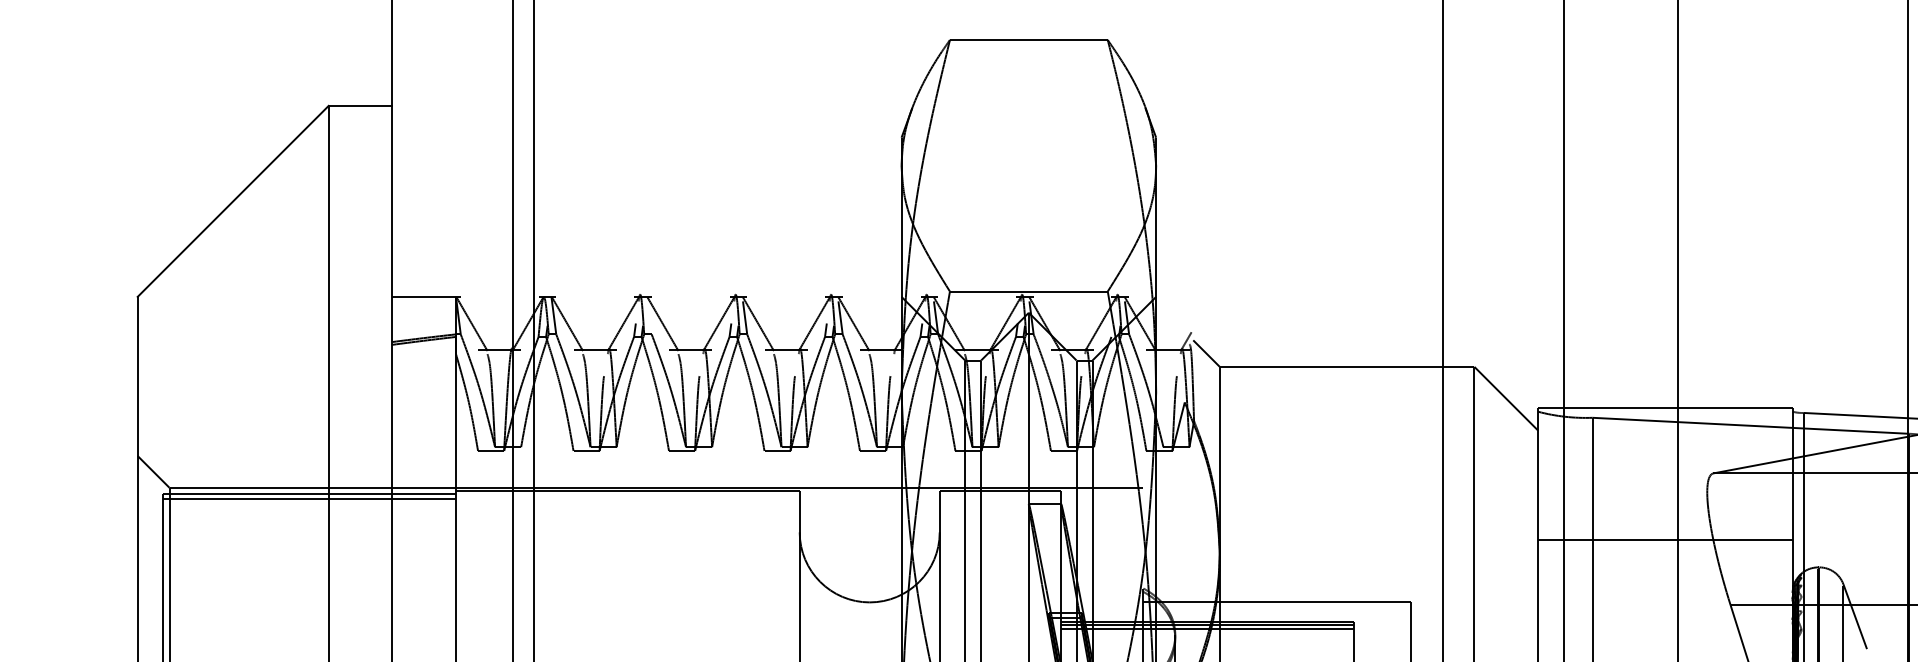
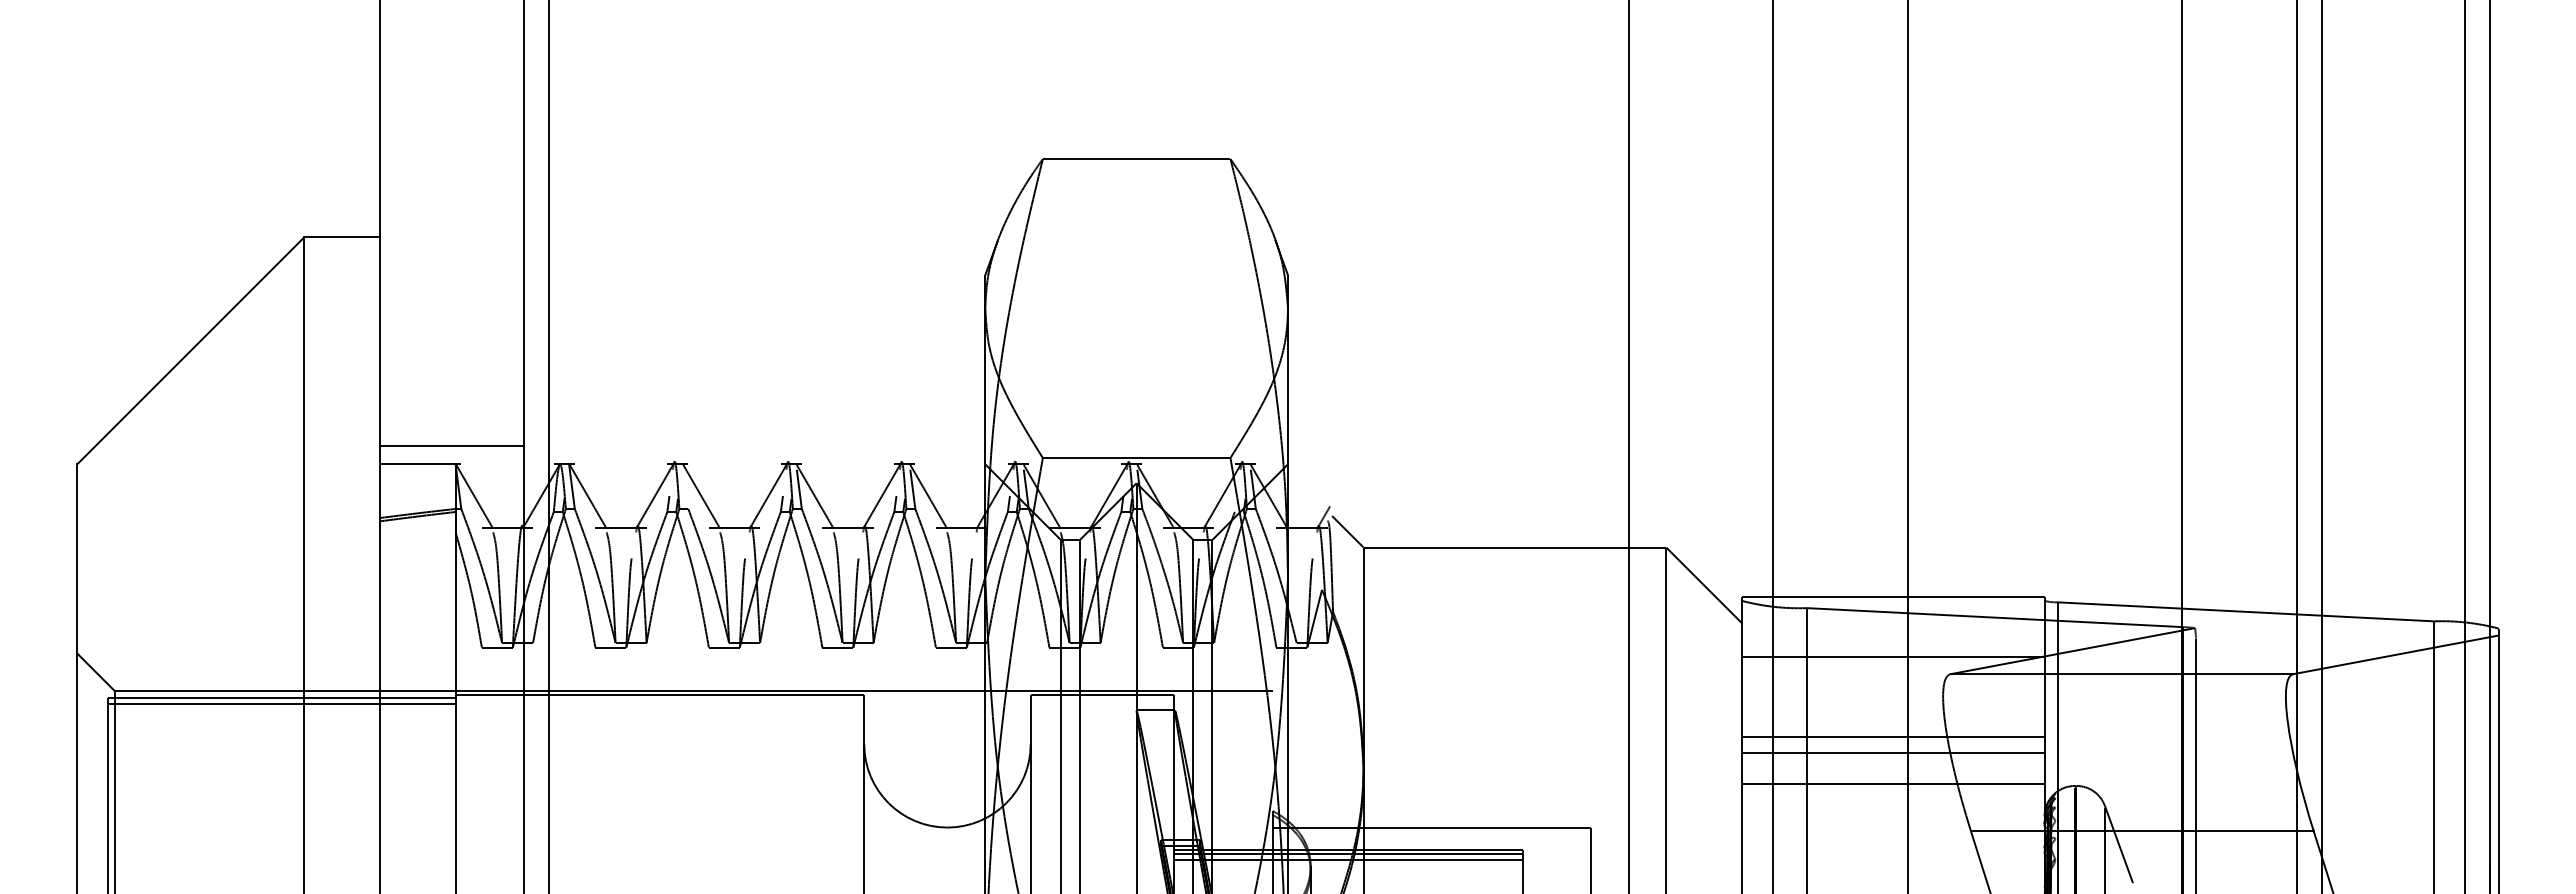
line: (452, 281) -> (451, 446), added
line: (1665, 459) -> (1893, 657), added
line: (1665, 525) -> (1893, 736), added
line: (1665, 565) -> (1893, 783), added

